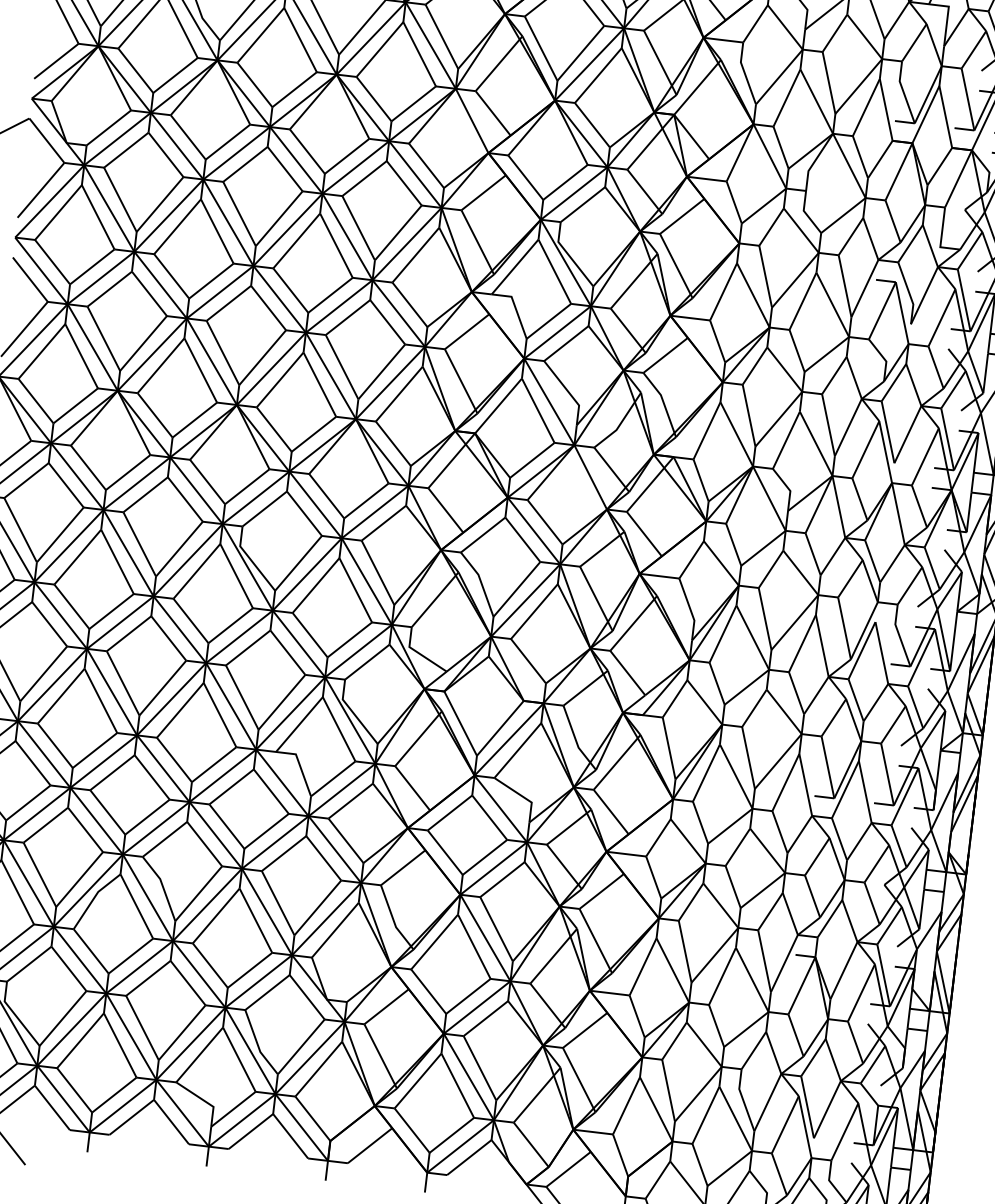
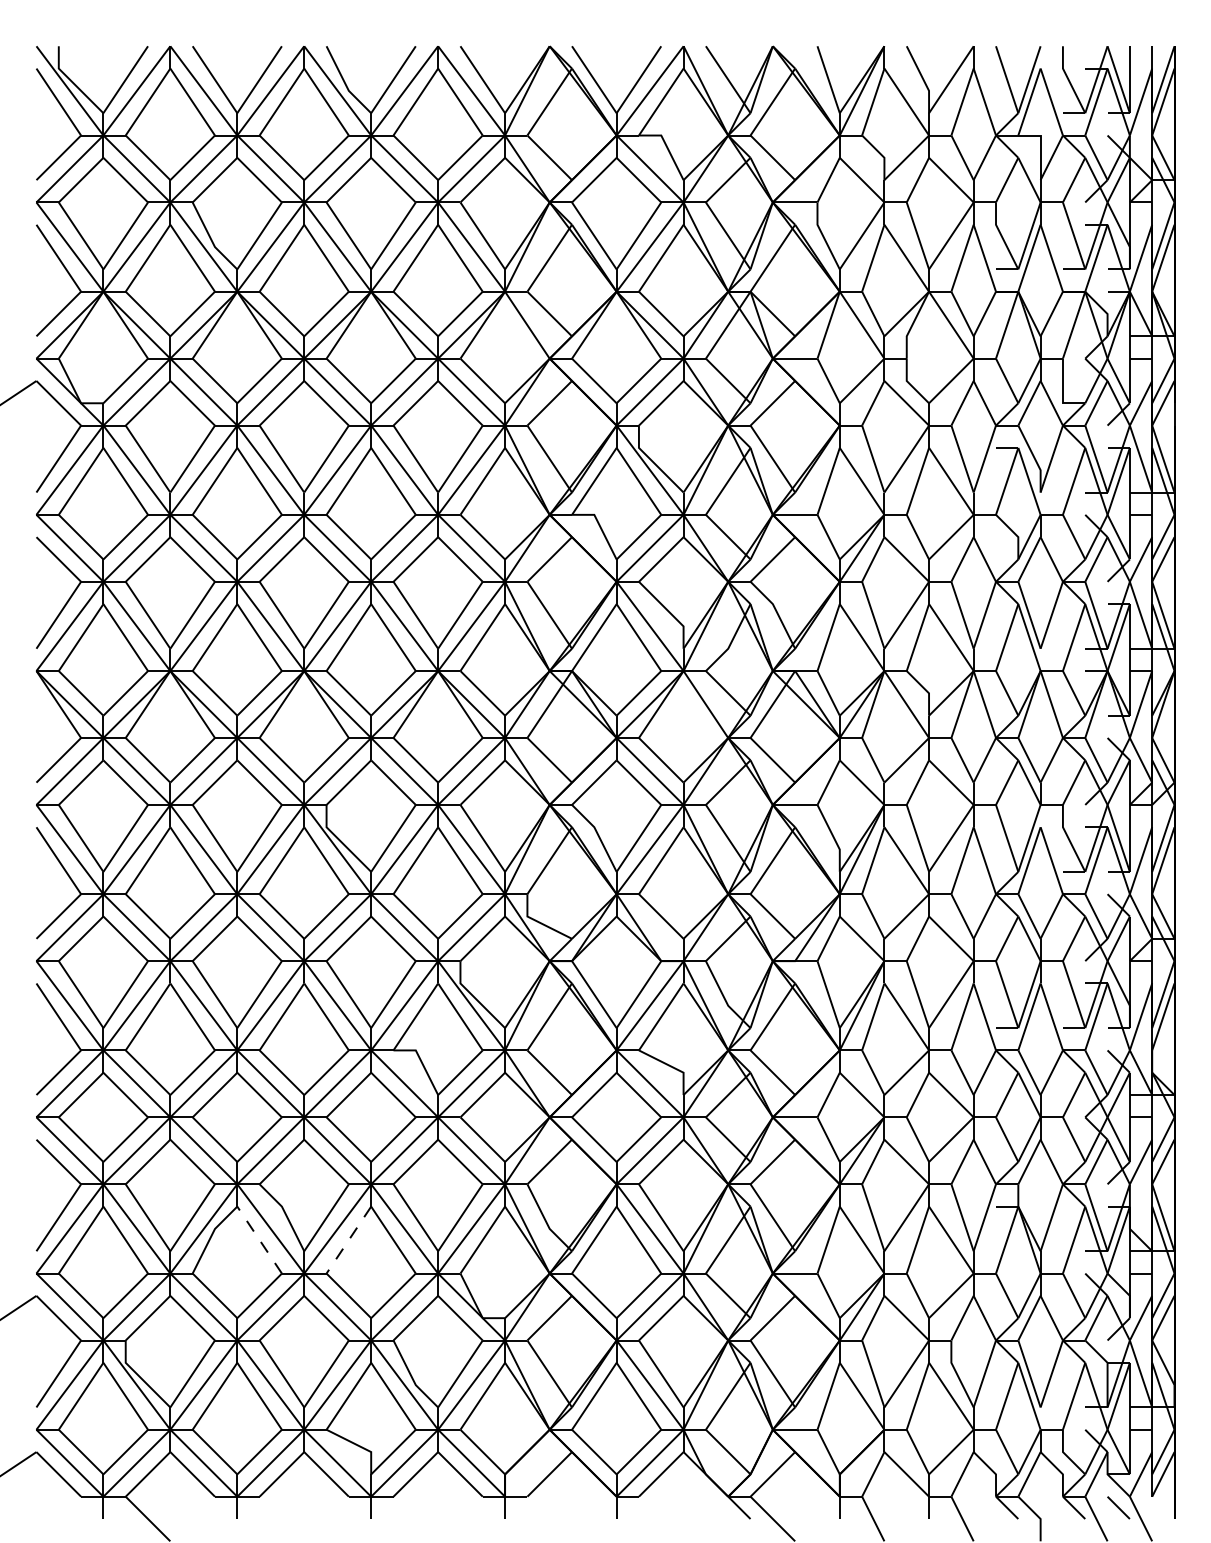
line: (136, 905) -> (259, 1239), solid -> dashed
line: (215, 916) -> (348, 1240), solid -> dashed

